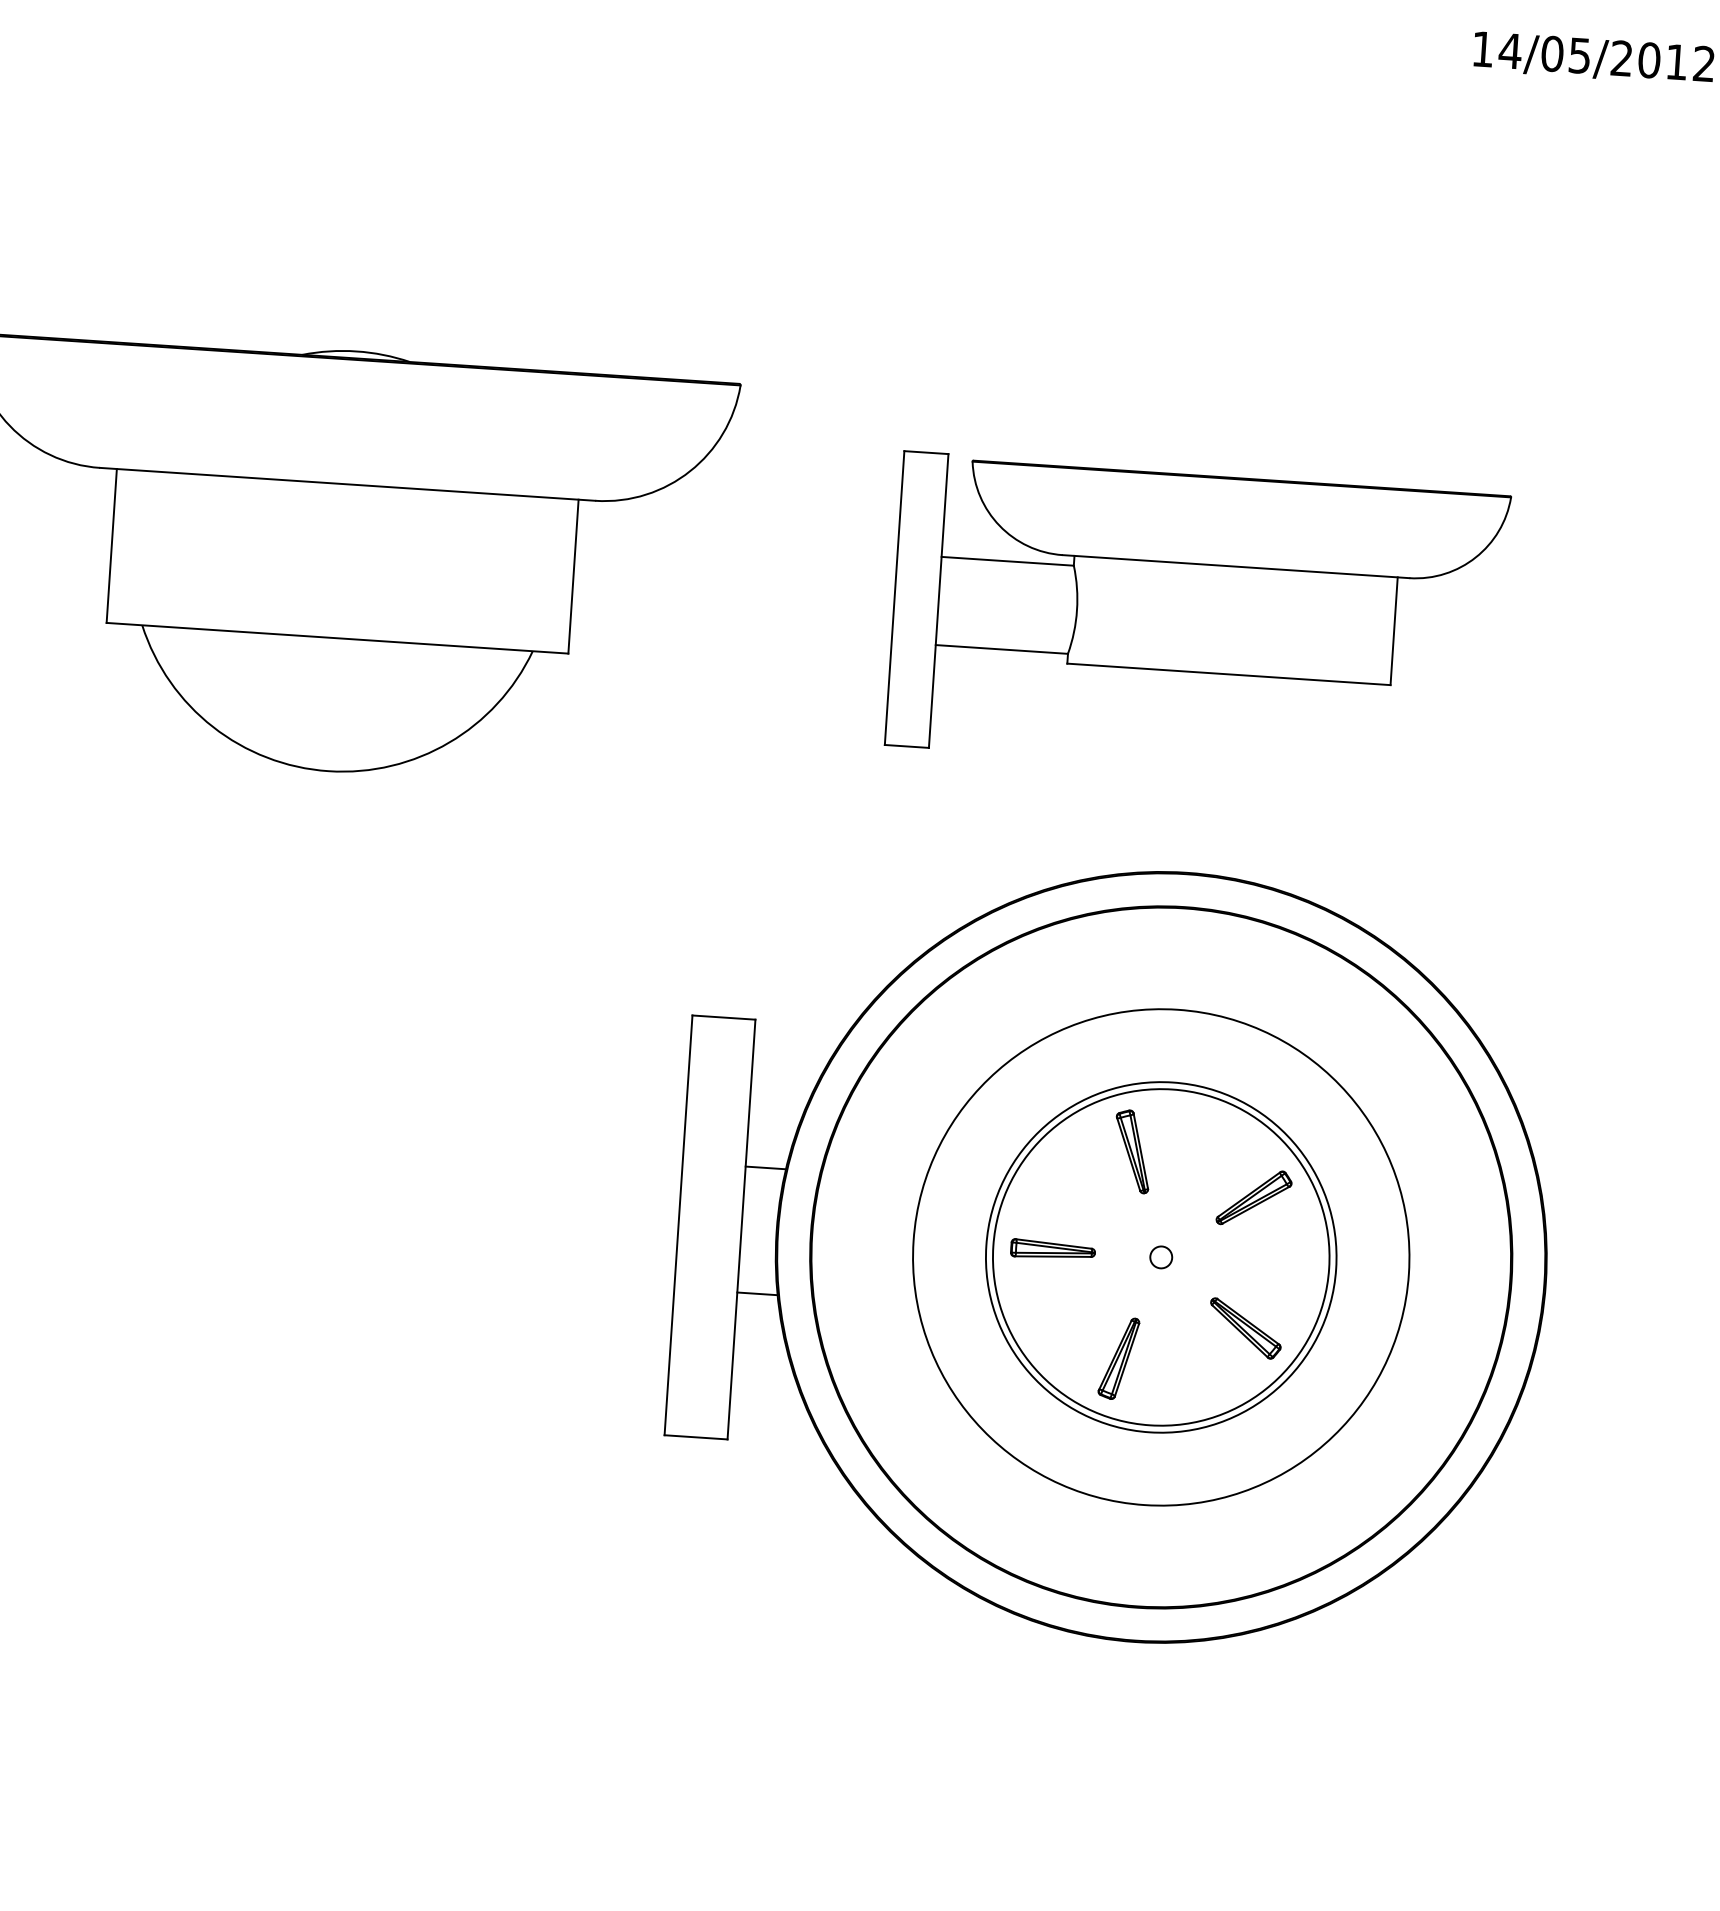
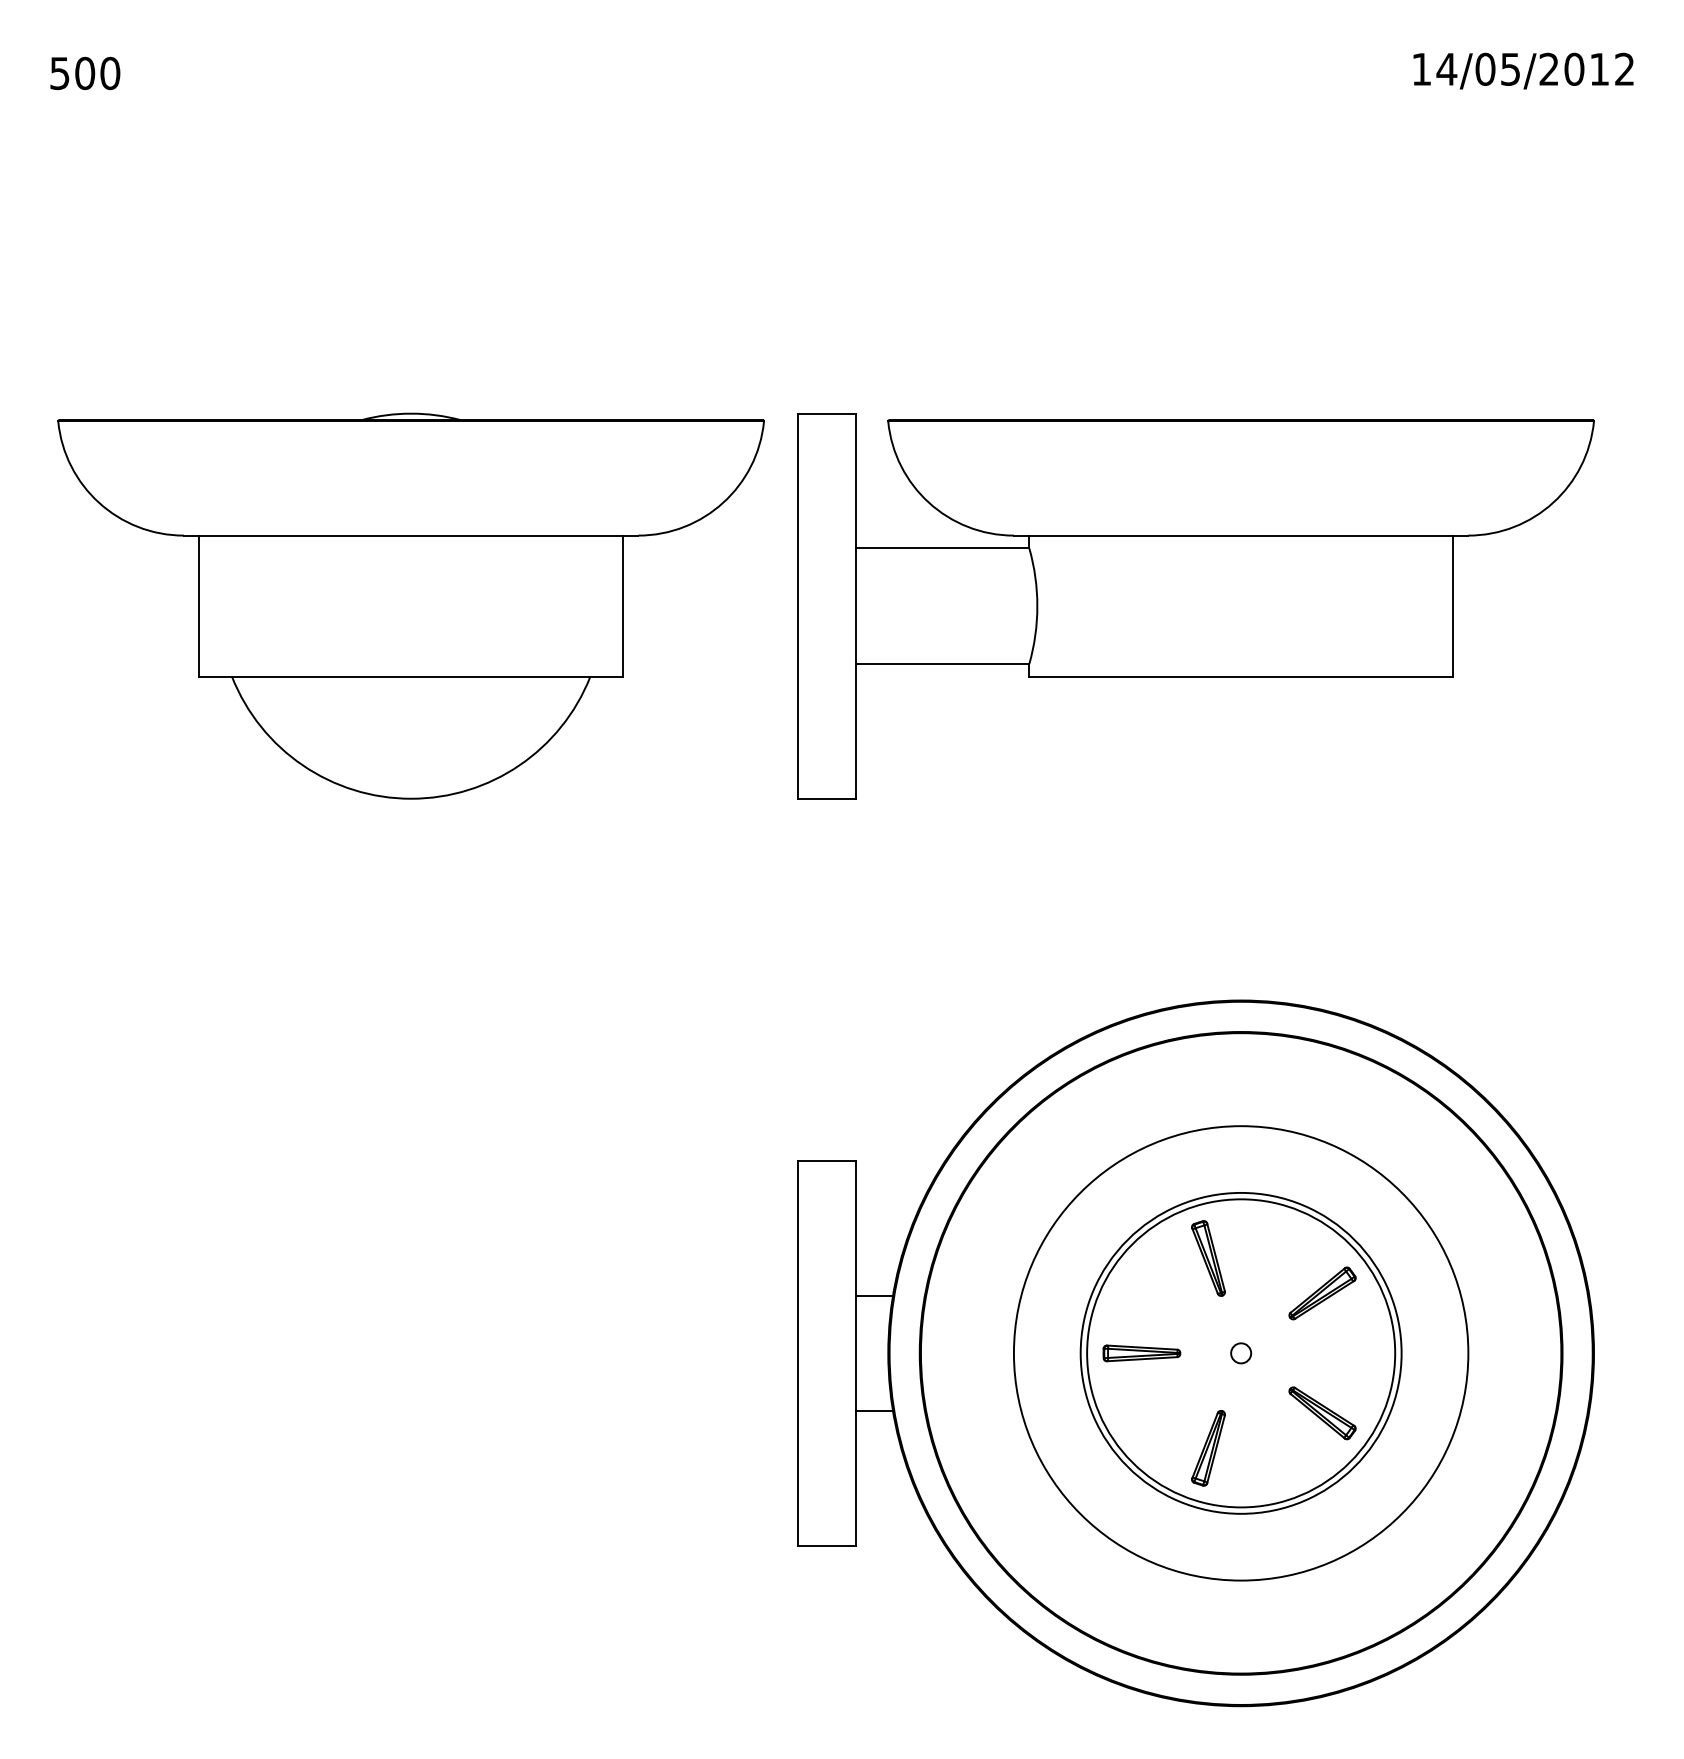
part: (1197, 618) -> (1195, 606), size x1.43
part: (1111, 1254) -> (1195, 1353), moved

